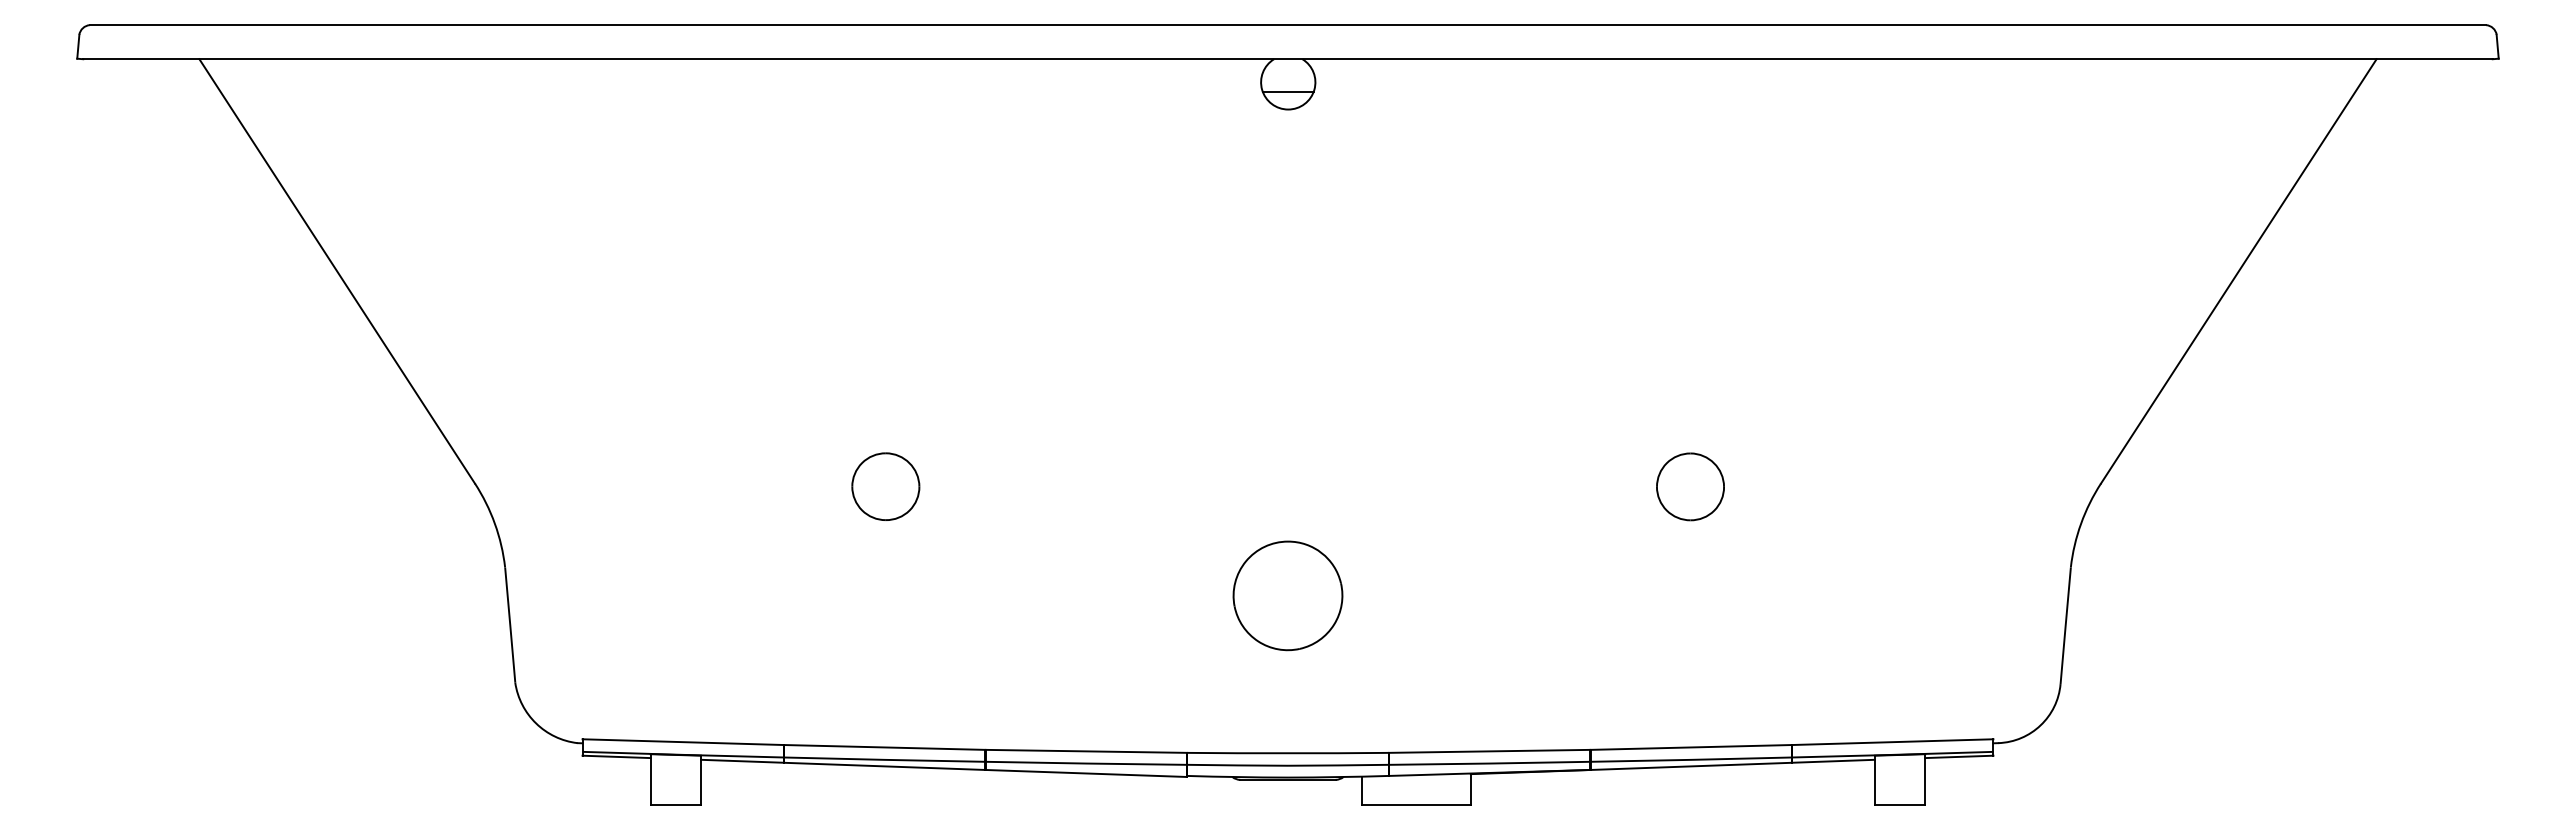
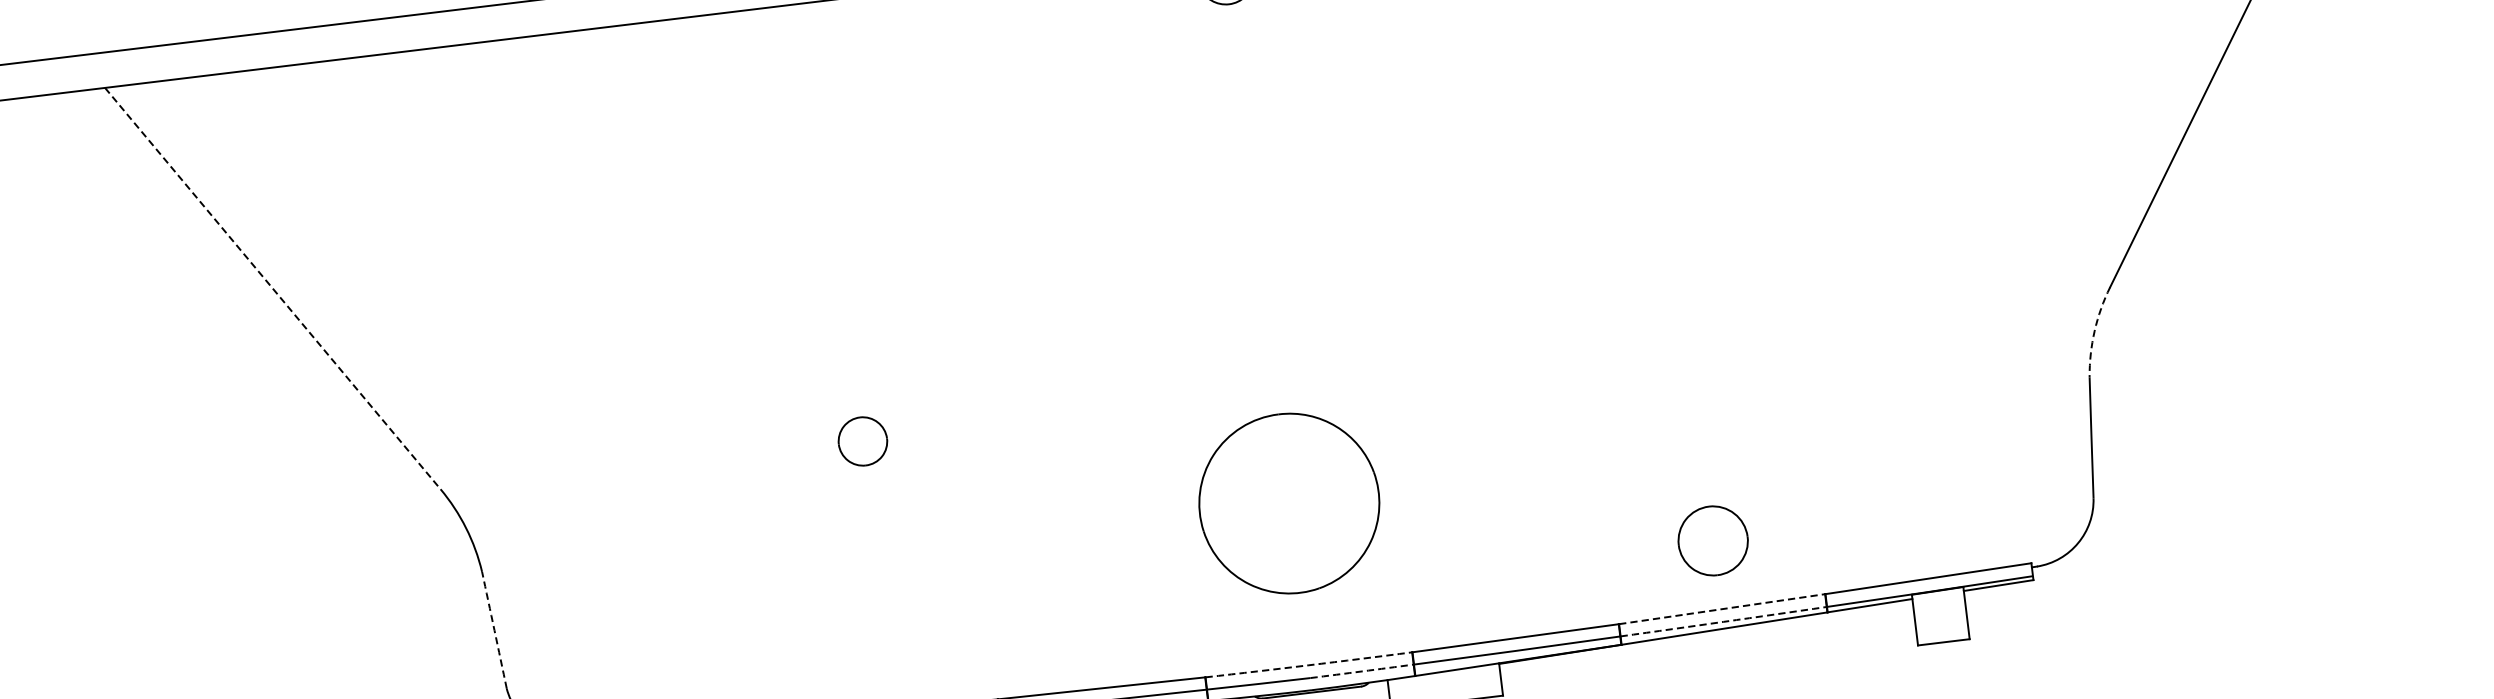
line: (337, 271) -> (273, 288), solid -> dashed
part: (885, 486) -> (862, 441), size x0.7
part: (1690, 486) -> (1713, 540), moved
arc: (2081, 523) -> (2095, 330), solid -> dashed
part: (1287, 595) -> (1288, 503), size x1.6
arc: (510, 625) -> (494, 630), solid -> dashed
line: (1691, 747) -> (1722, 609), solid -> dashed
arc: (1287, 753) -> (1308, 665), solid -> dashed
arc: (1691, 759) -> (1723, 621), solid -> dashed
arc: (1338, 765) -> (1362, 671), solid -> dashed

